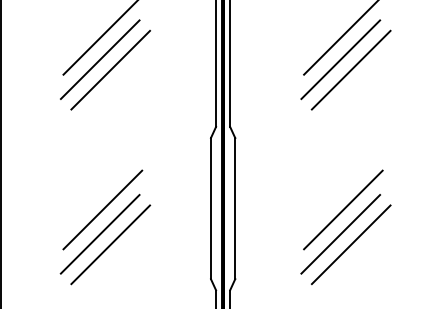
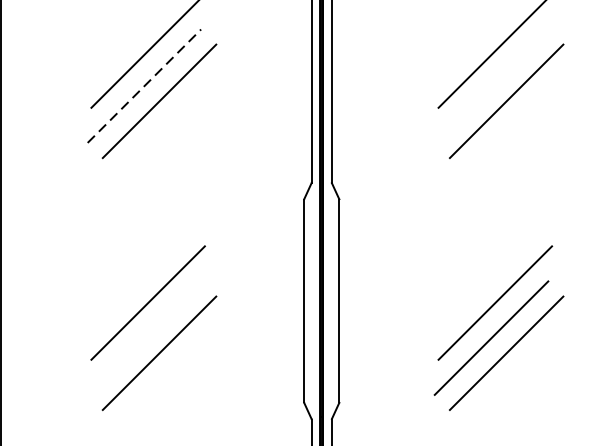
line: (100, 59) -> (144, 85), solid -> dashed
line: (340, 59) -> (491, 85), removed
line: (99, 233) -> (143, 337), removed

